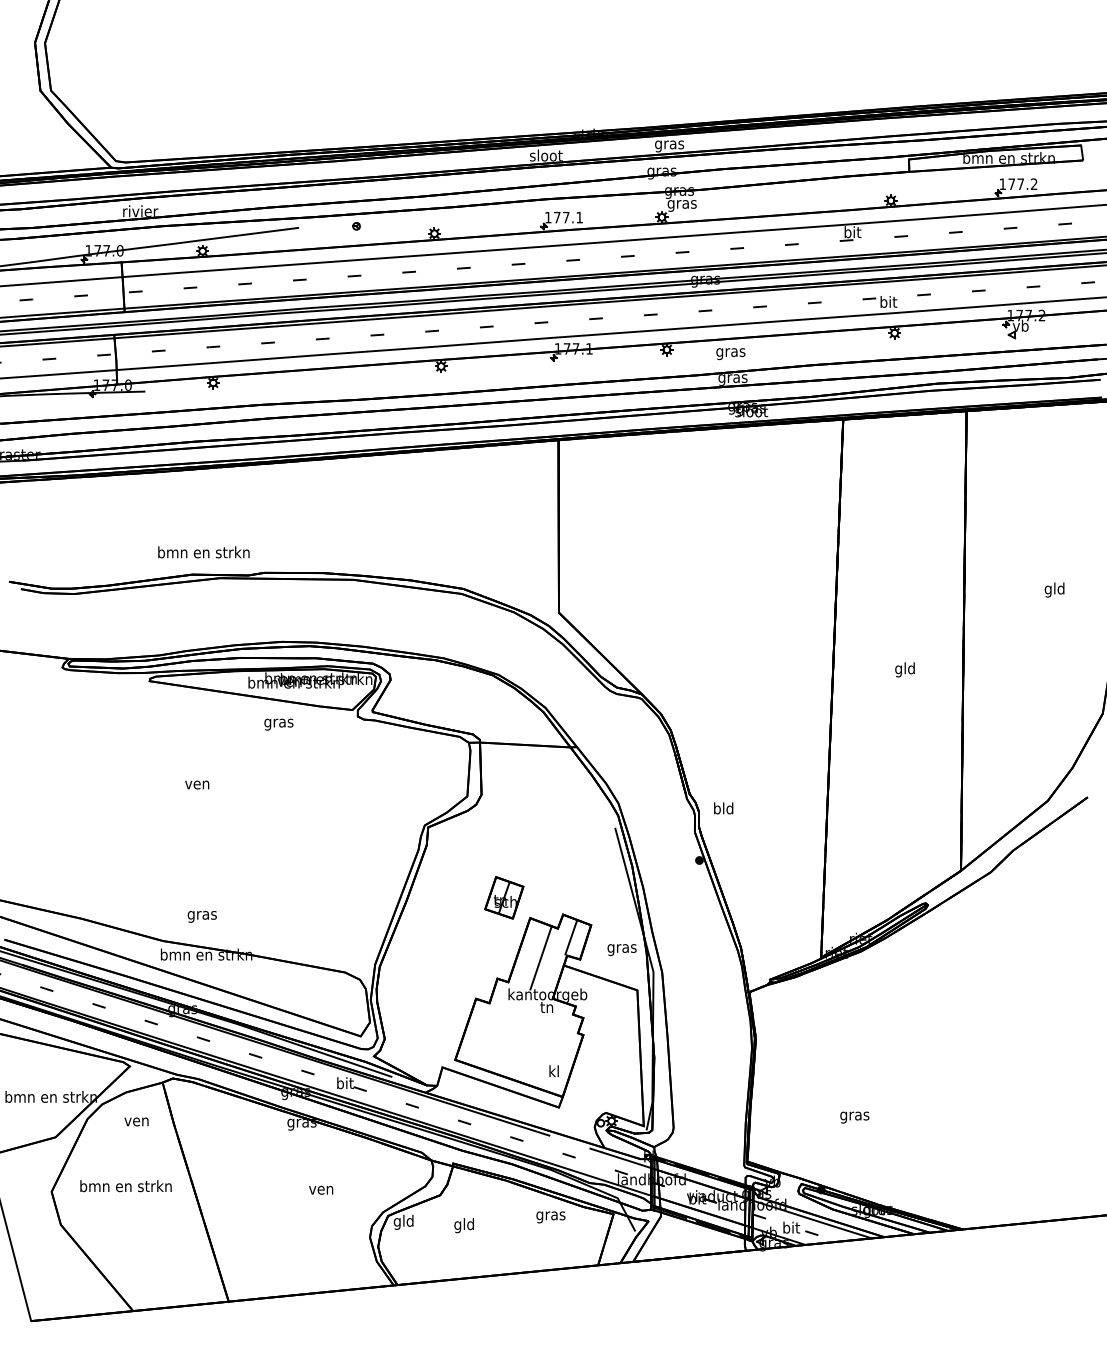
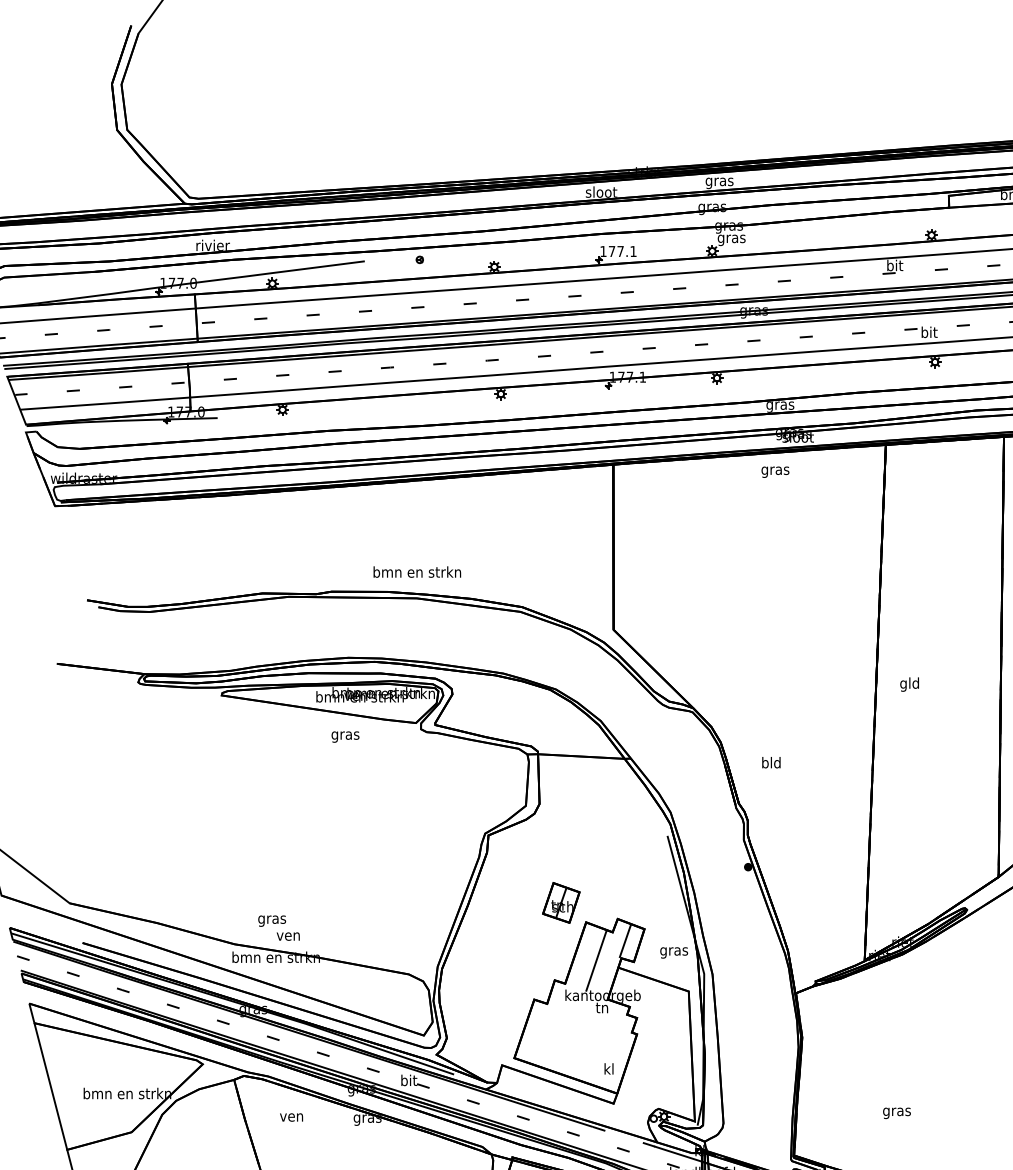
text: (730, 354) -> (775, 472), moved
text: (203, 552) -> (416, 572), moved
text: (904, 669) -> (909, 684), moved
text: (197, 784) -> (288, 936), moved
text: (723, 808) -> (771, 762), moved
text: (136, 1121) -> (291, 1117), moved

